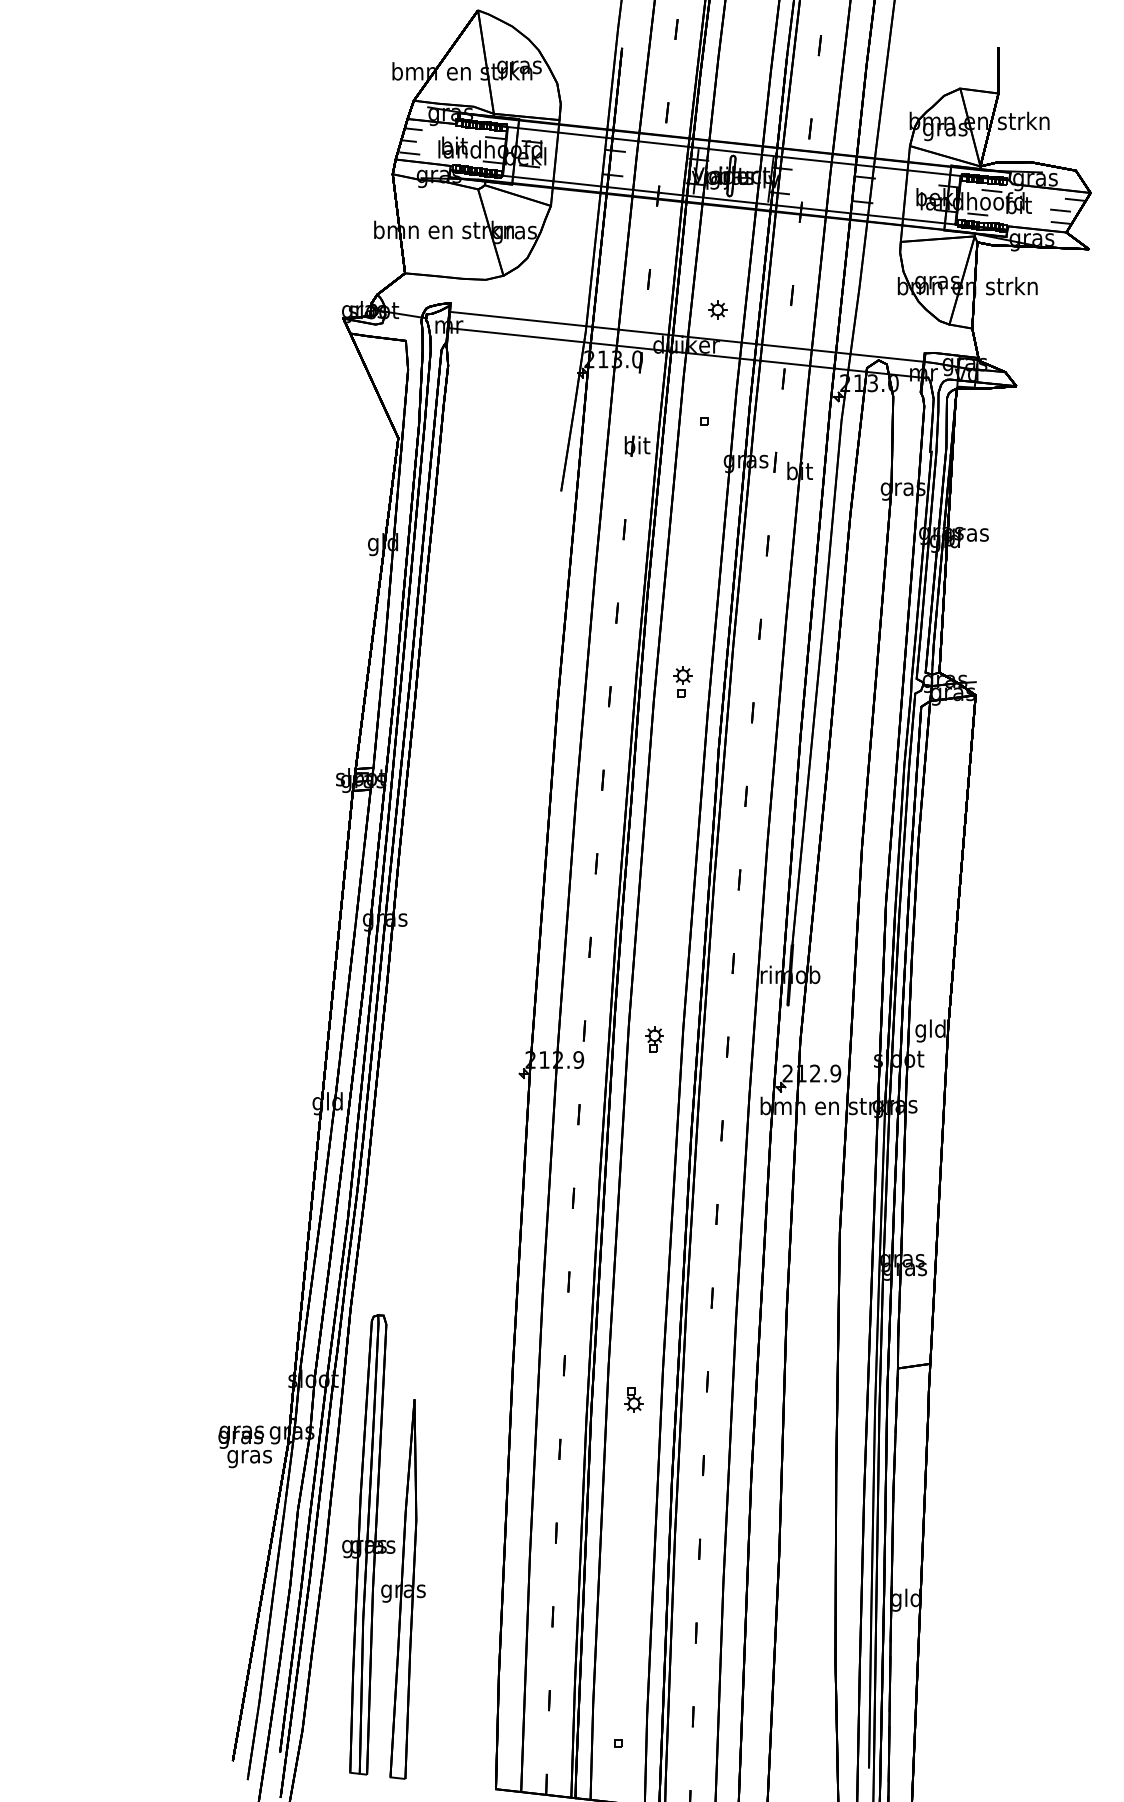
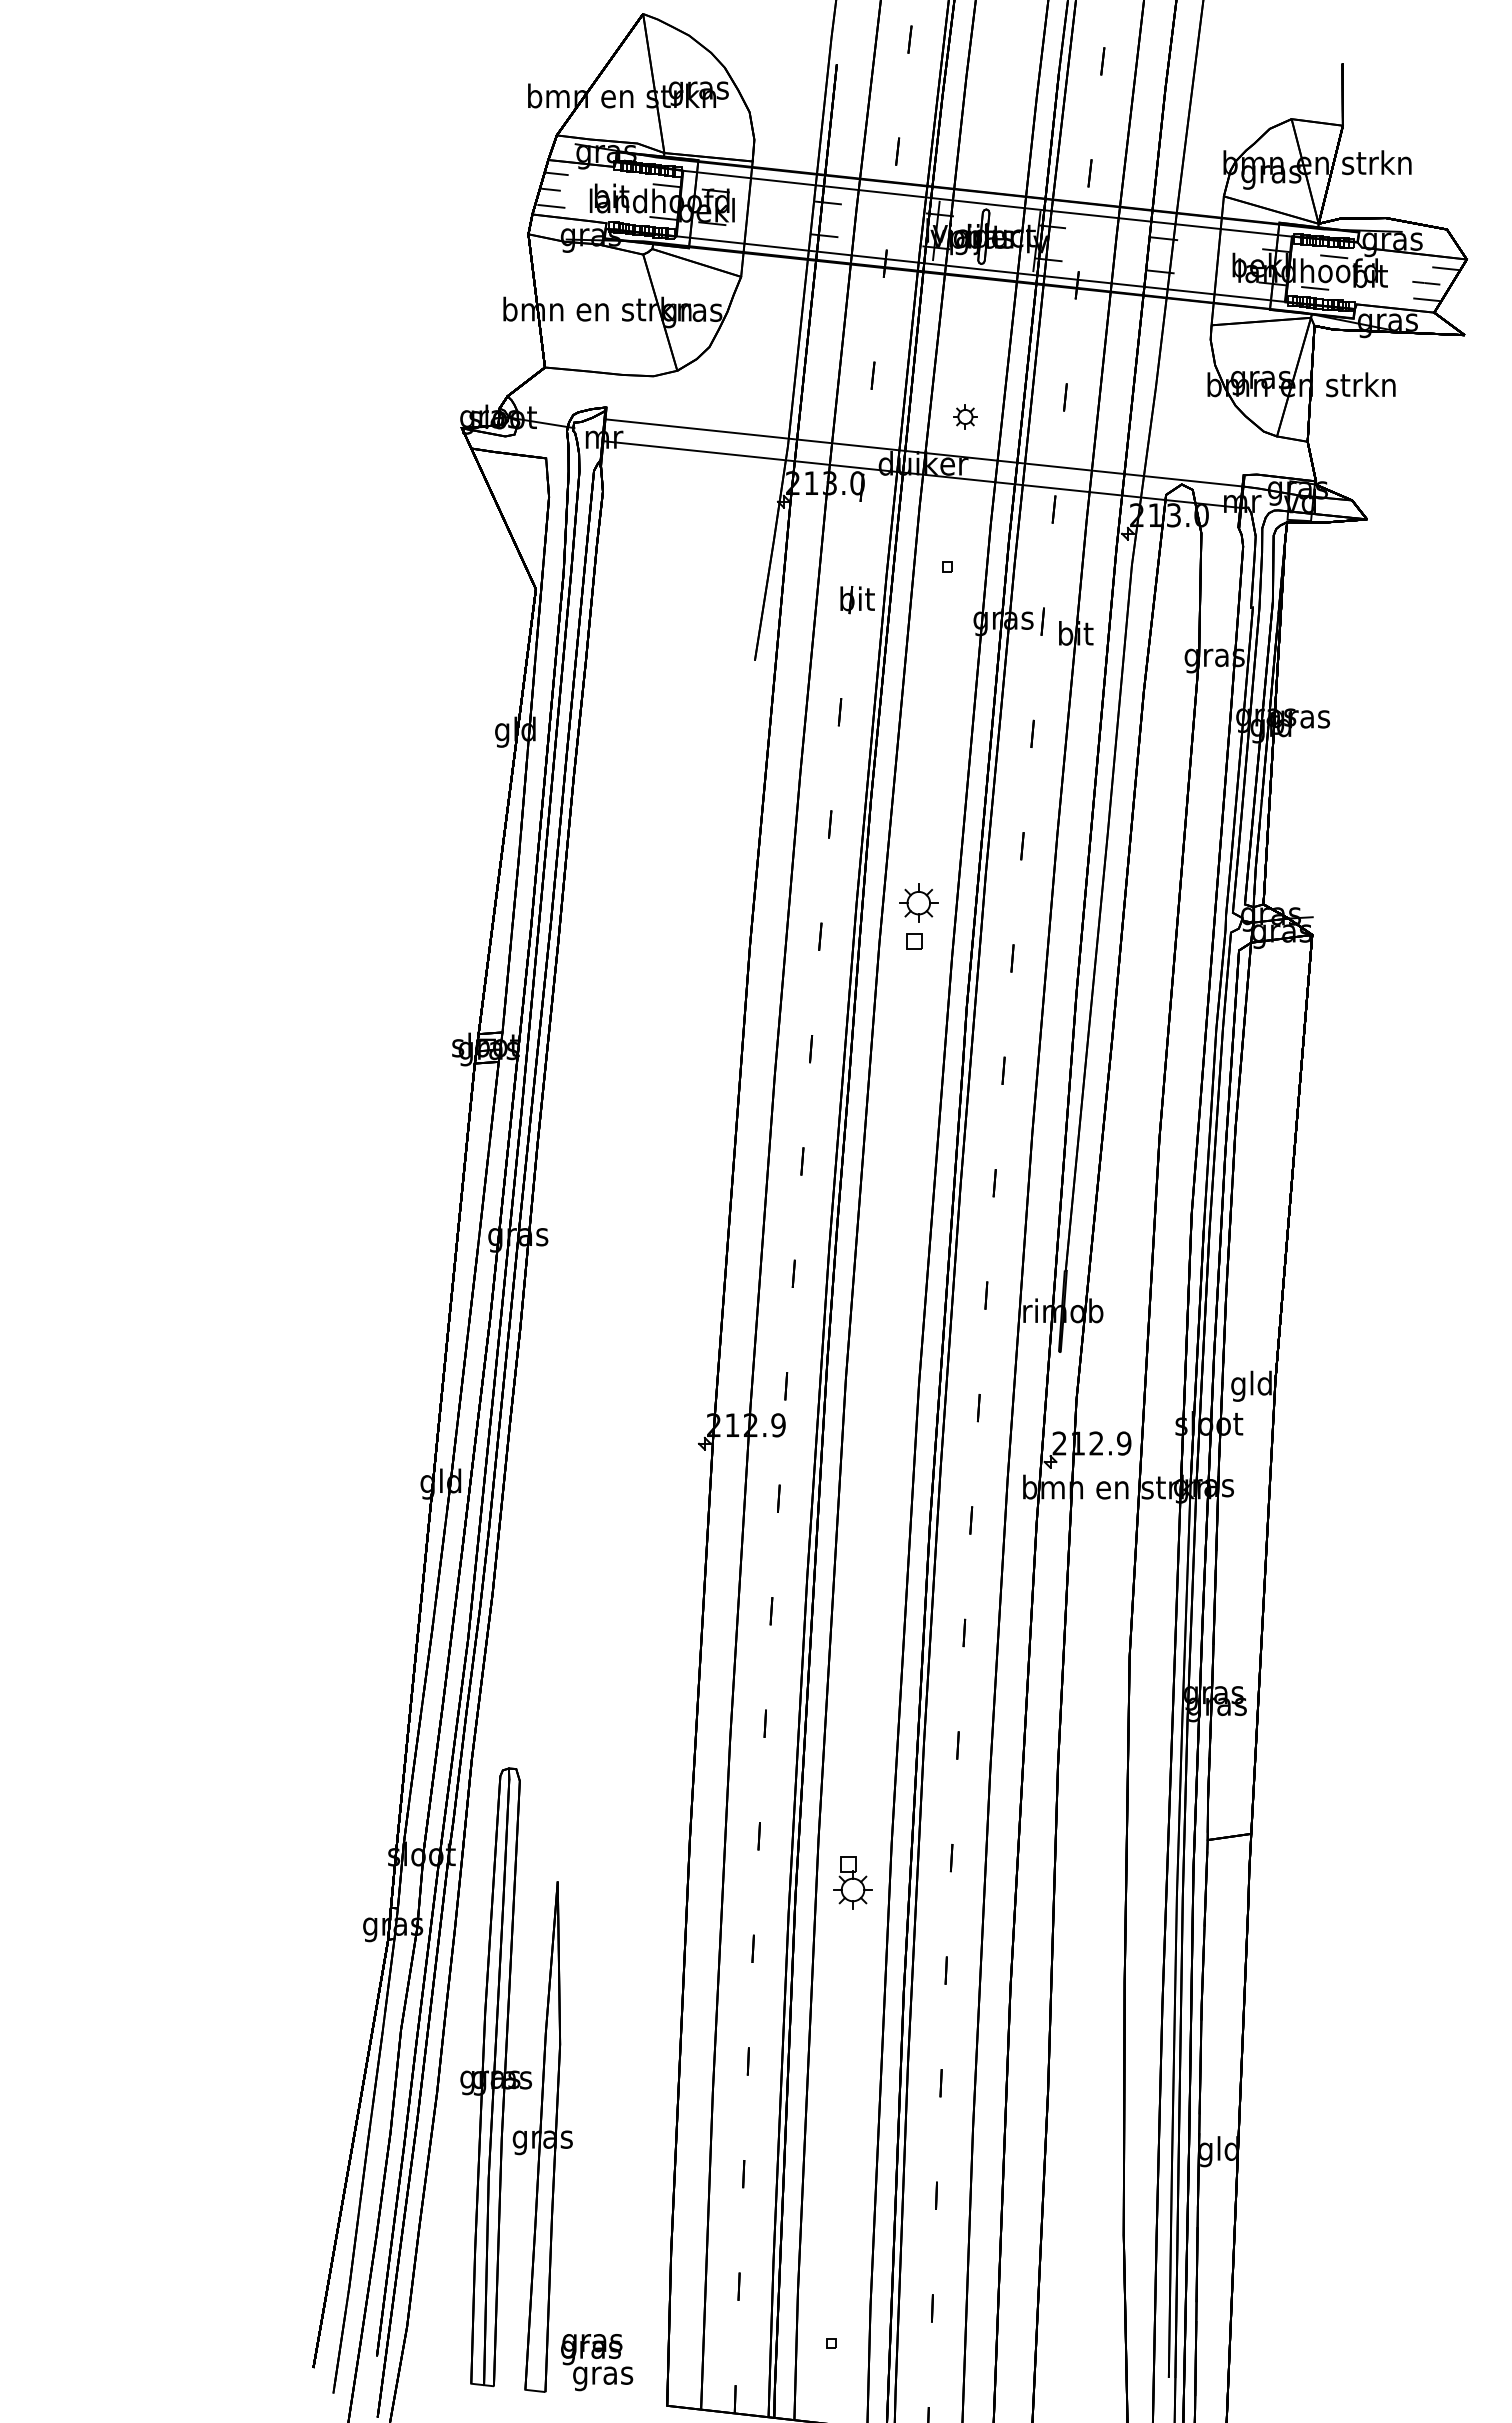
part: (682, 681) -> (918, 916), size x1.6
part: (654, 1039) -> (880, 1397), removed
part: (633, 1400) -> (852, 1882), size x1.6
text: (245, 1446) -> (597, 2362), moved

